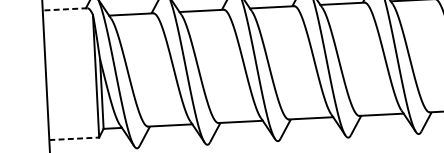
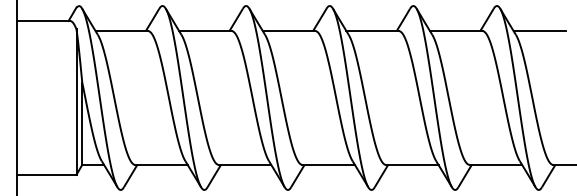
line: (64, 9) -> (43, 21), dashed -> solid
line: (73, 138) -> (46, 174), dashed -> solid

